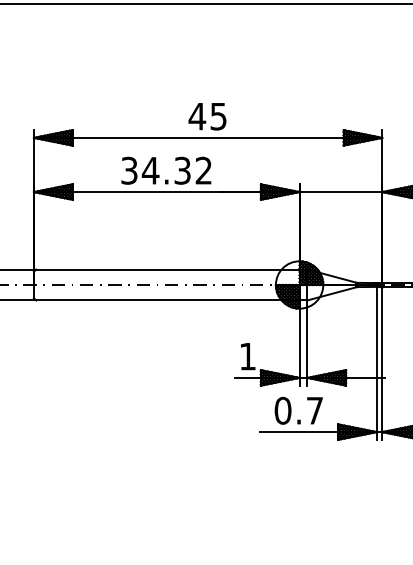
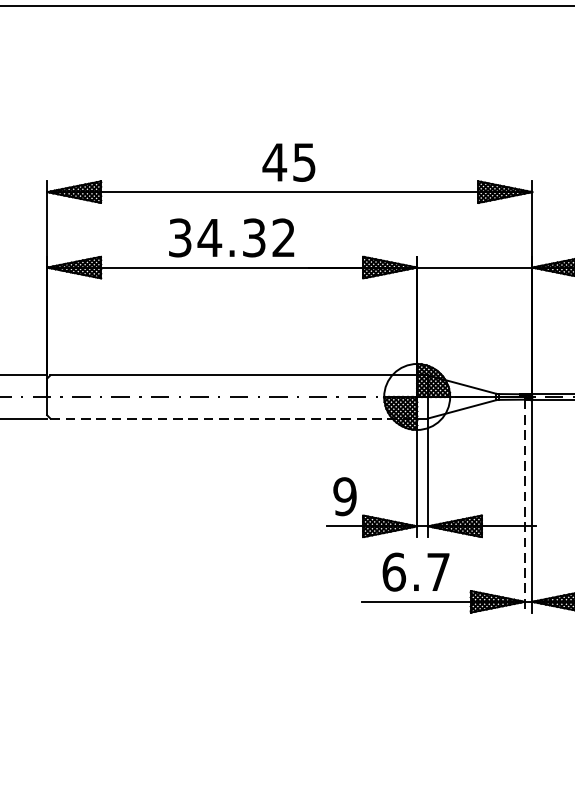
line: (167, 300) -> (233, 418), solid -> dashed
text: (247, 356) -> (344, 496), 1 -> 9
line: (376, 363) -> (524, 506), solid -> dashed
text: (282, 410) -> (393, 571), 0.7 -> 6.7

